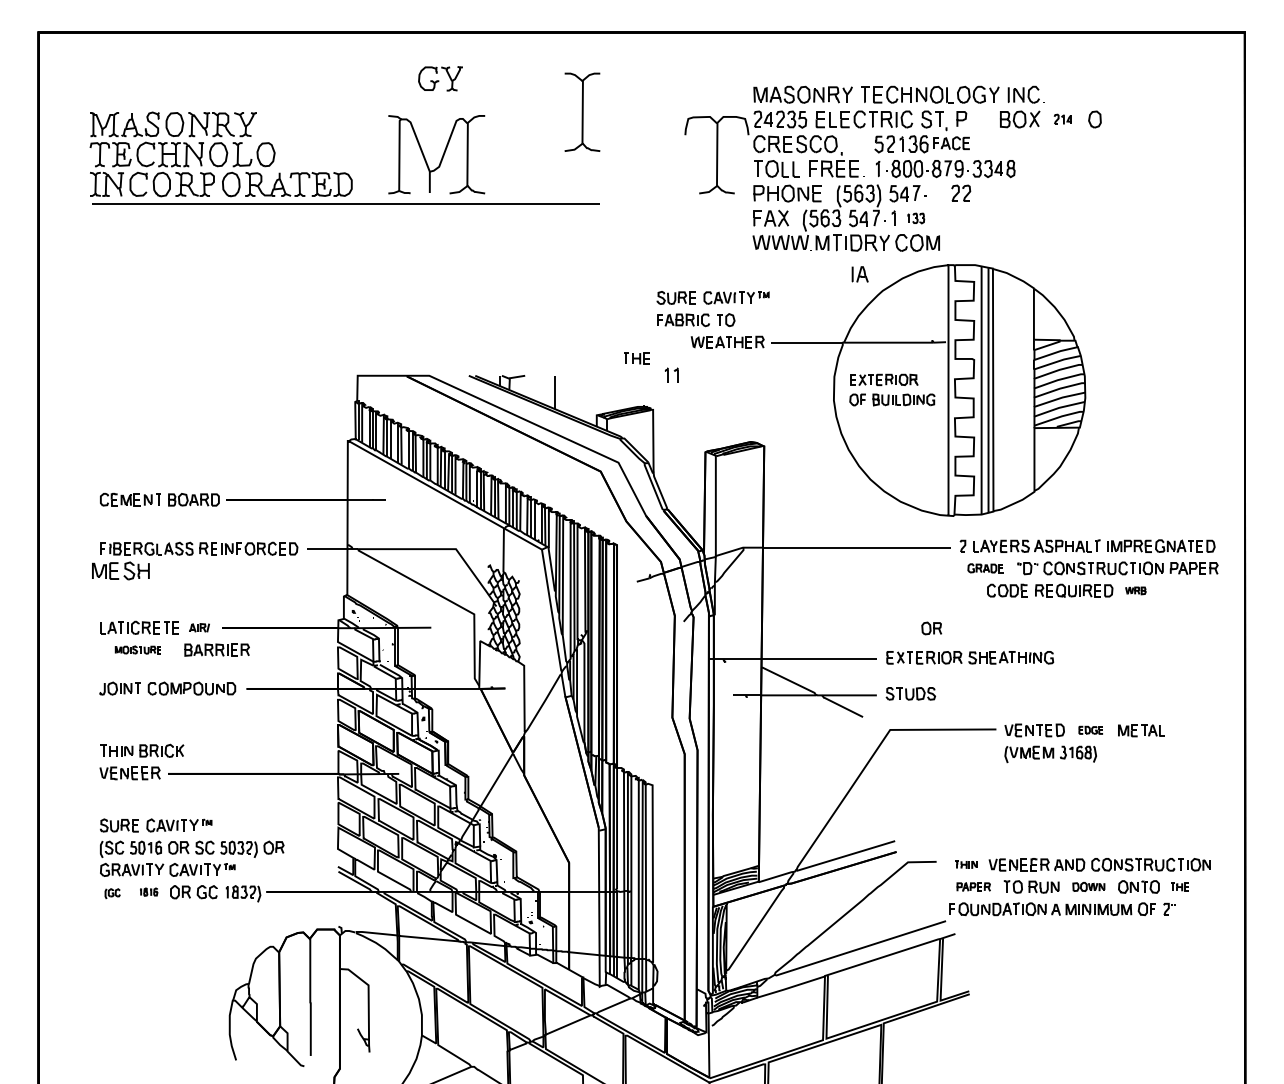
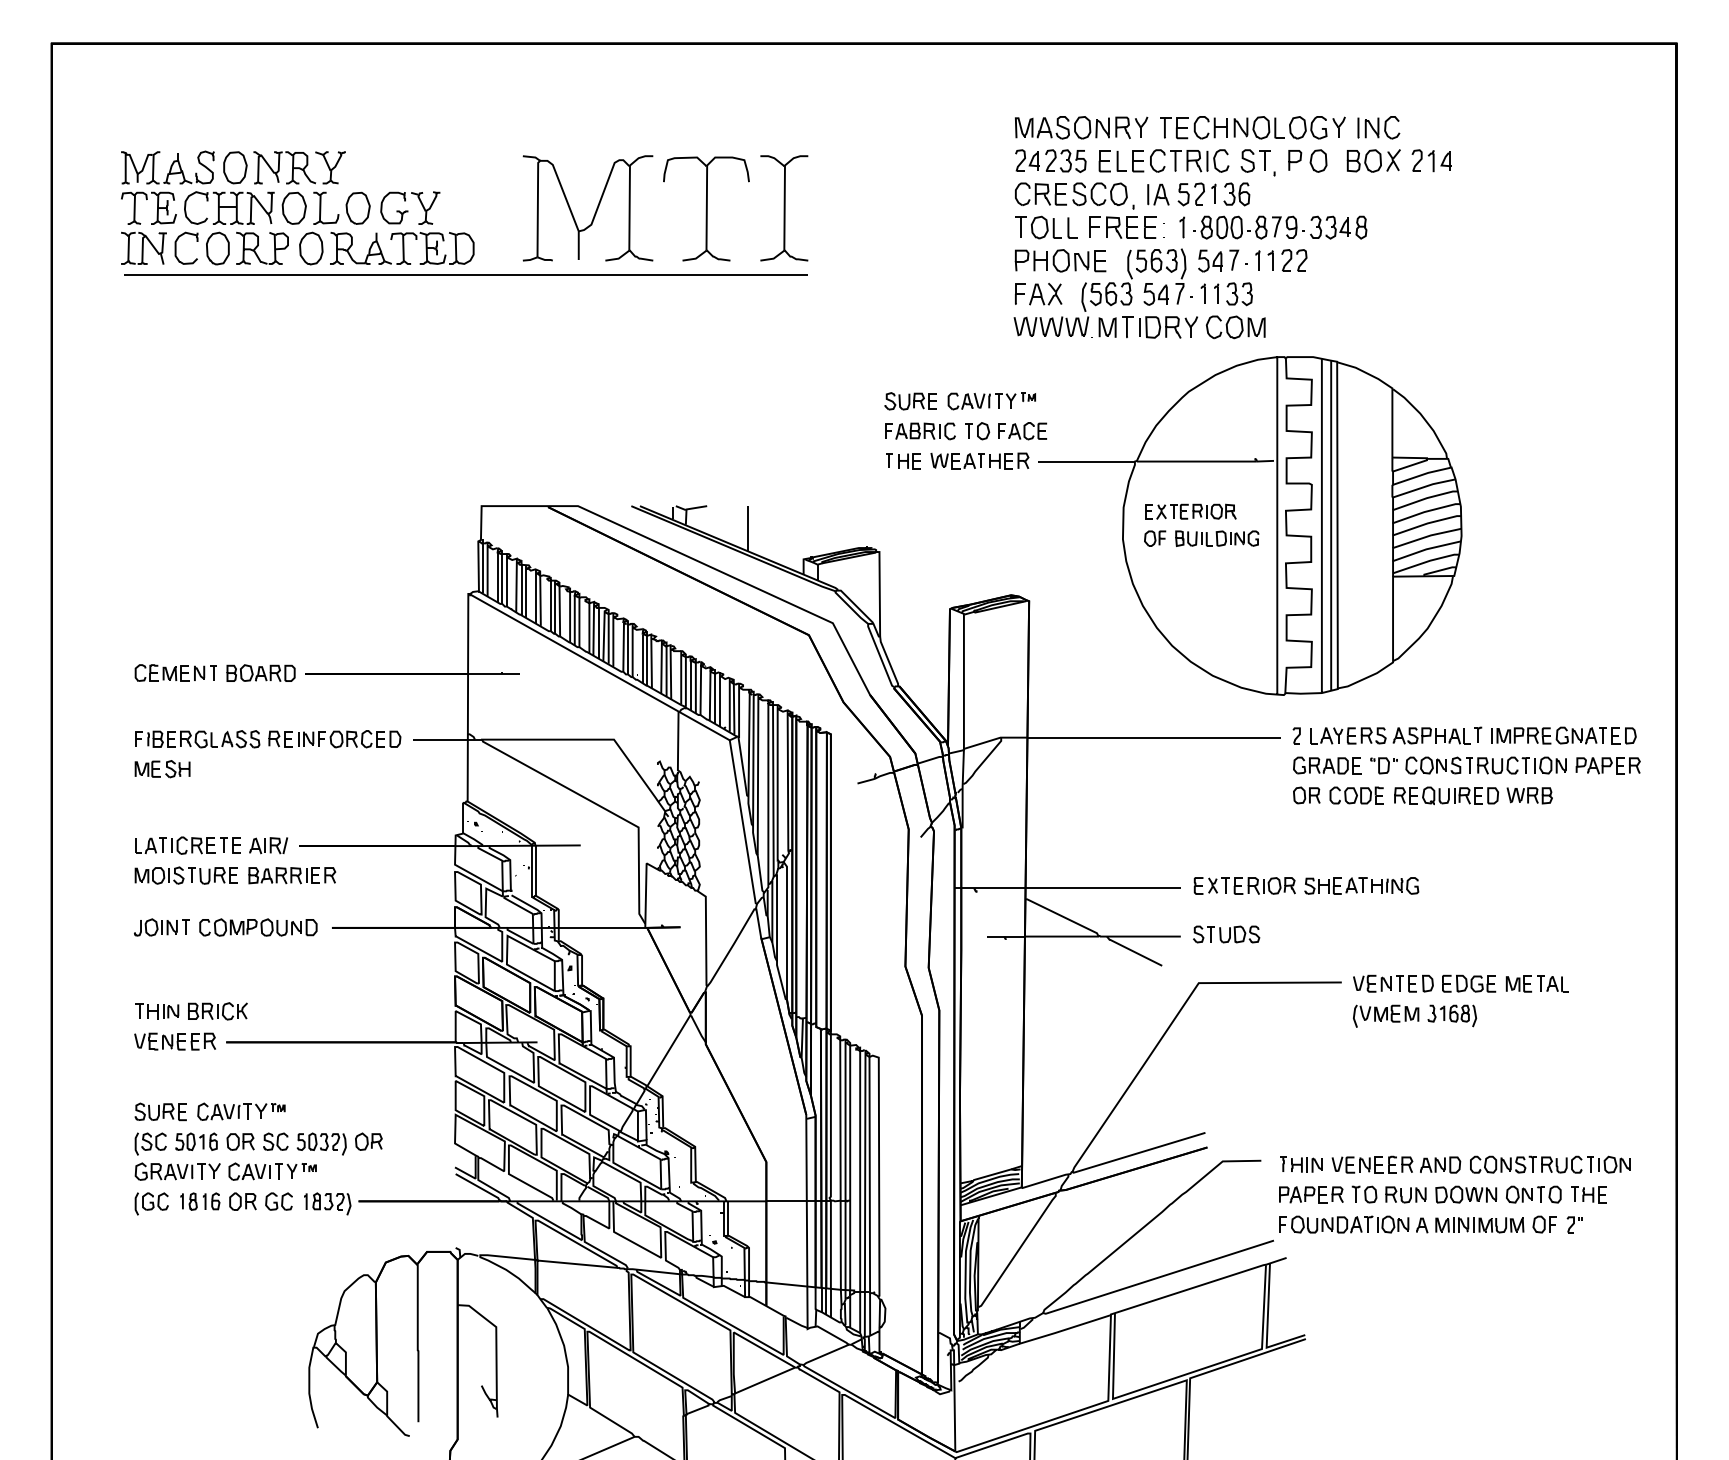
part: (440, 78) -> (410, 207), moved
part: (582, 112) -> (784, 208), moved
part: (1062, 119) -> (1431, 160), size x1.67
part: (1094, 119) -> (1318, 160), moved
part: (951, 143) -> (1022, 431), moved
part: (716, 154) -> (706, 208), moved
part: (915, 218) -> (1233, 294), size x1.67
part: (860, 274) -> (1158, 194), moved
part: (636, 358) -> (903, 461), moved
part: (671, 375) -> (1264, 260), moved
part: (985, 568) -> (1327, 765), size x1.43
part: (120, 571) -> (162, 769), size x0.71
part: (1135, 590) -> (1529, 795), size x1.67
part: (199, 627) -> (268, 845), size x1.43
part: (931, 628) -> (1306, 795), moved
part: (137, 650) -> (185, 875), size x1.67
part: (1091, 730) -> (1469, 983), size x1.67
part: (966, 864) -> (1301, 1164), size x1.43
part: (973, 886) -> (1311, 1194), size x1.43
part: (1088, 886) -> (1466, 1194), size x1.43
part: (1179, 886) -> (1588, 1194), size x1.43
part: (148, 892) -> (200, 1201), size x1.67
part: (112, 893) -> (151, 1203), size x1.67

